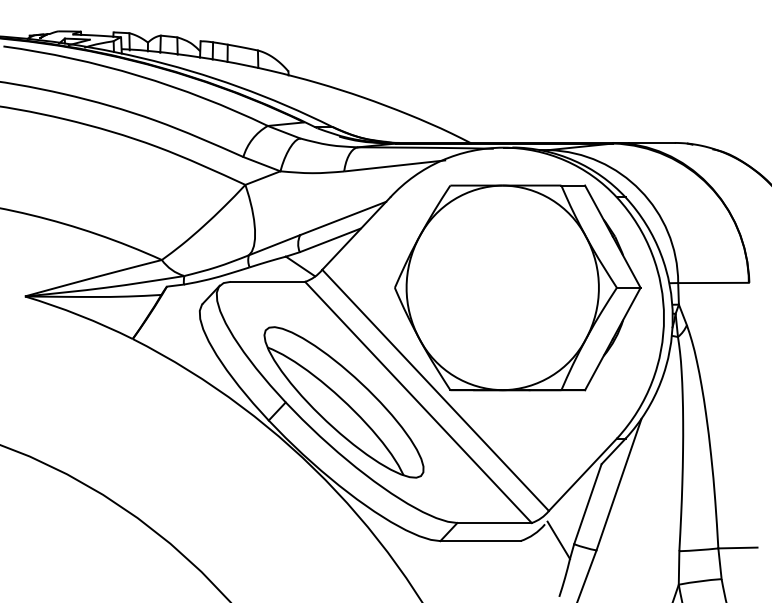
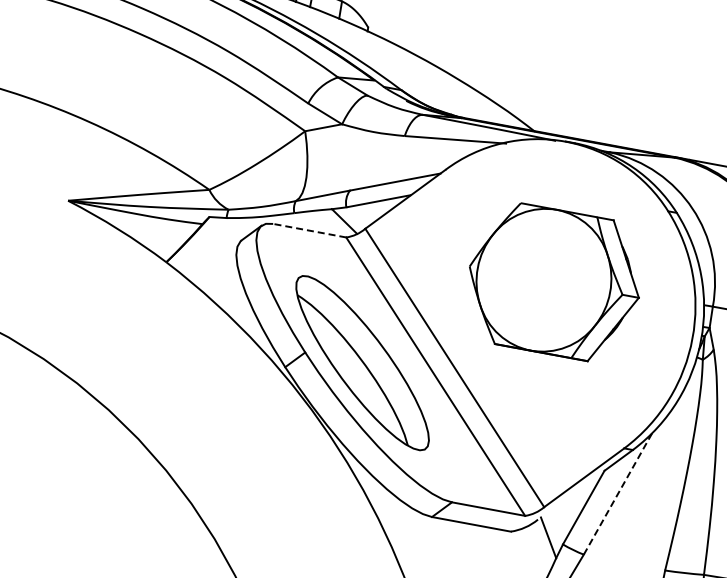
line: (267, 281) -> (309, 230), solid -> dashed
part: (517, 287) -> (554, 281), size x0.7
line: (619, 484) -> (618, 494), solid -> dashed

